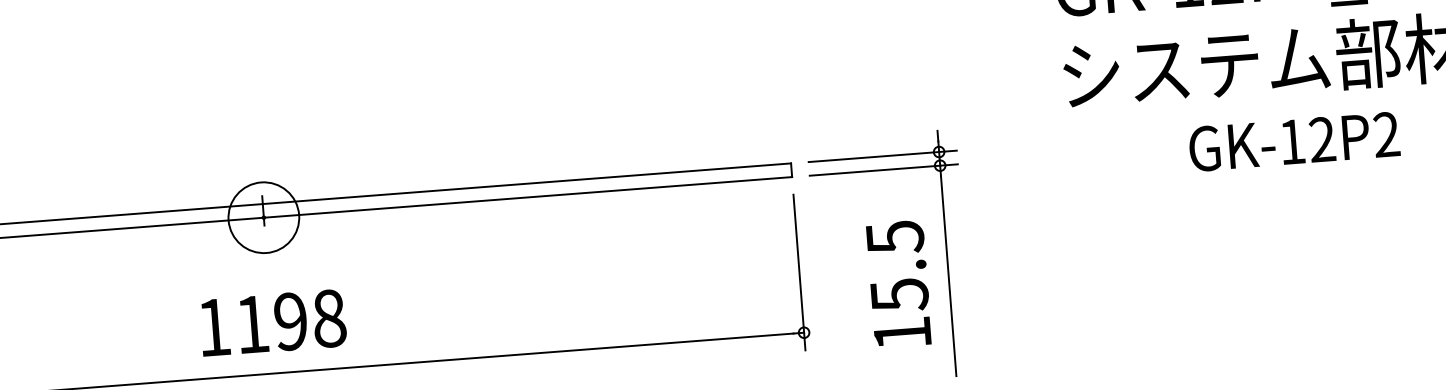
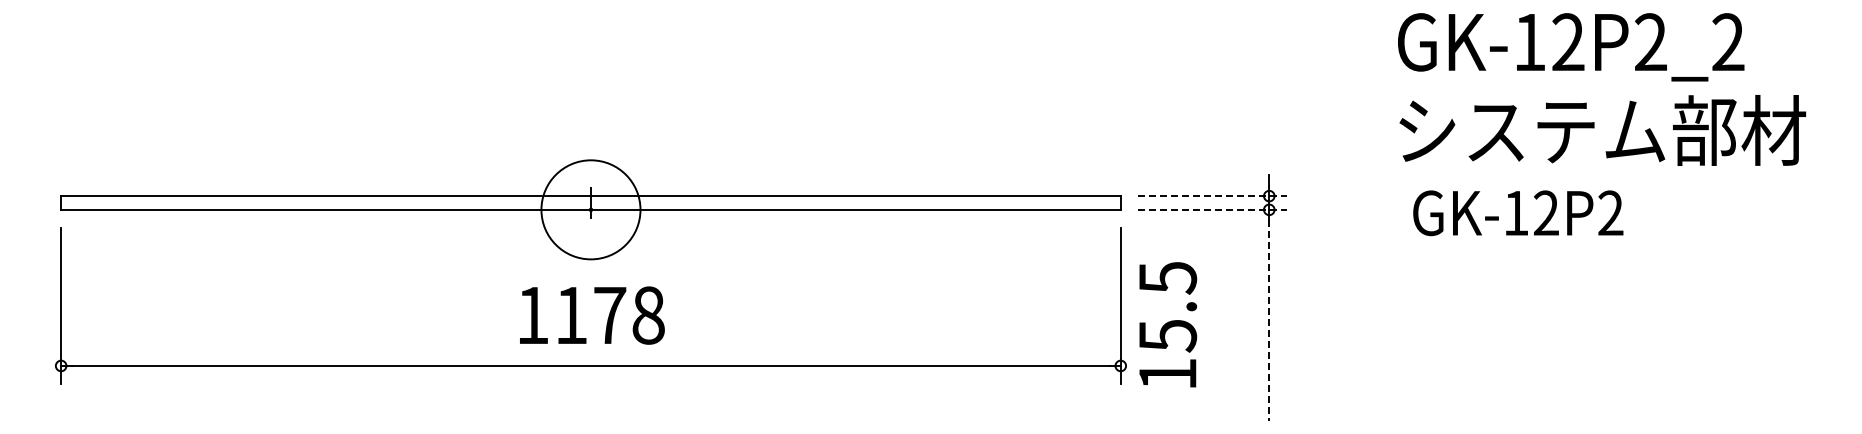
text: (1294, 142) -> (1518, 213), moved
line: (883, 156) -> (1213, 196), solid -> dashed
line: (884, 169) -> (1213, 209), solid -> dashed
circle: (263, 217) -> (590, 209), size x1.4
line: (948, 276) -> (1269, 321), solid -> dashed
text: (899, 283) -> (1168, 324), moved
text: (291, 321) -> (610, 315), 1198 -> 1178

